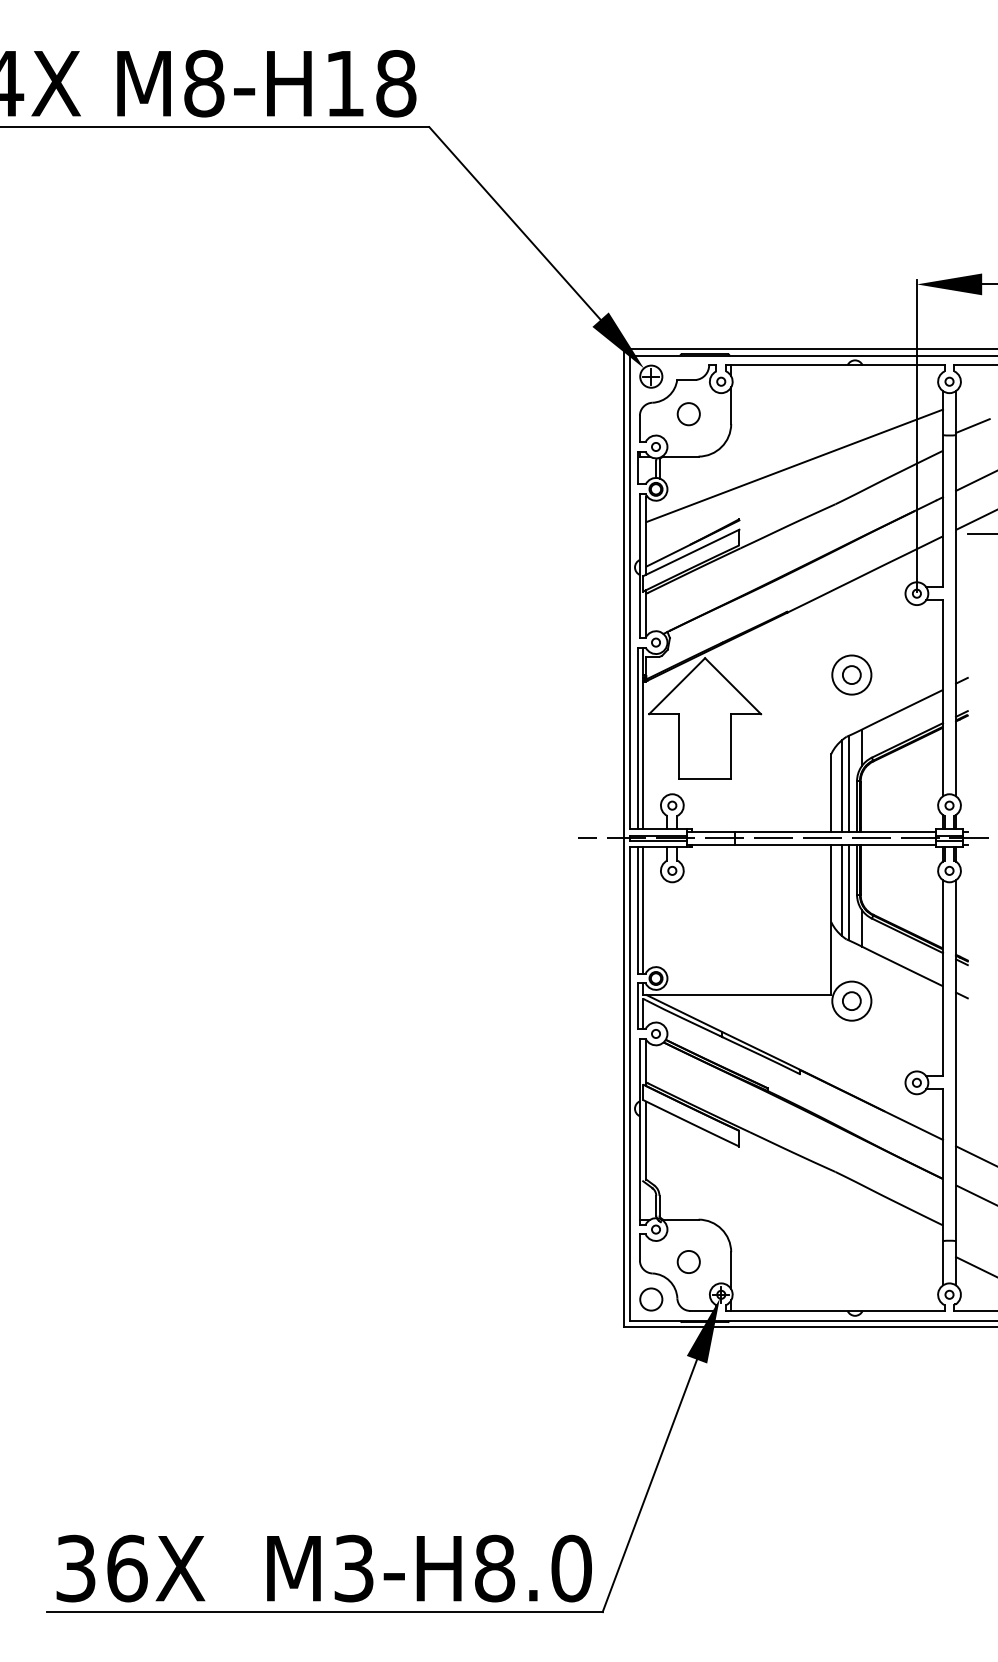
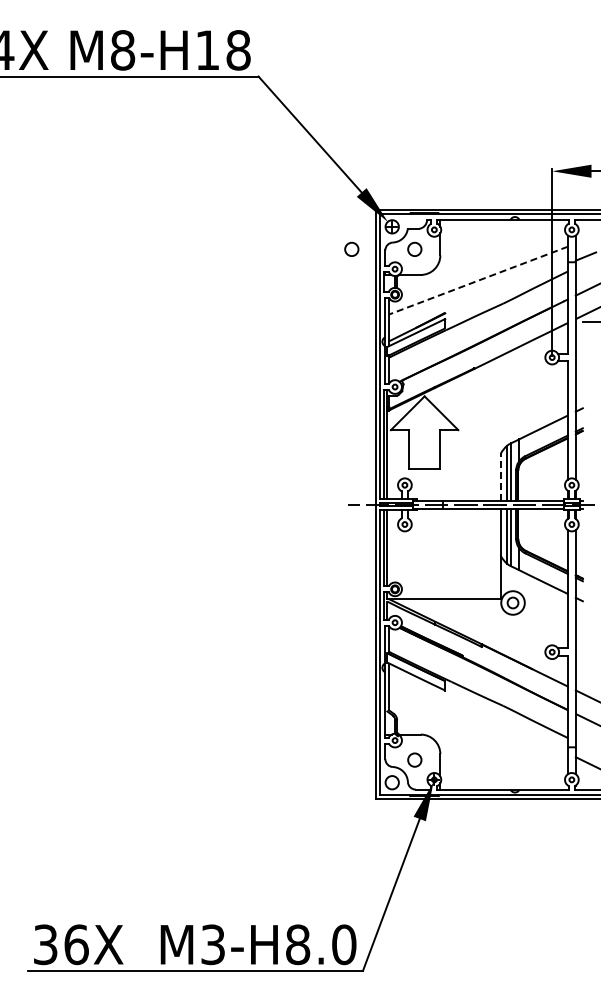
circle: (583, 412) -> (351, 248), added
line: (794, 465) -> (478, 280), solid -> dashed
part: (850, 674) -> (512, 406), removed
line: (831, 792) -> (500, 477), solid -> dashed

